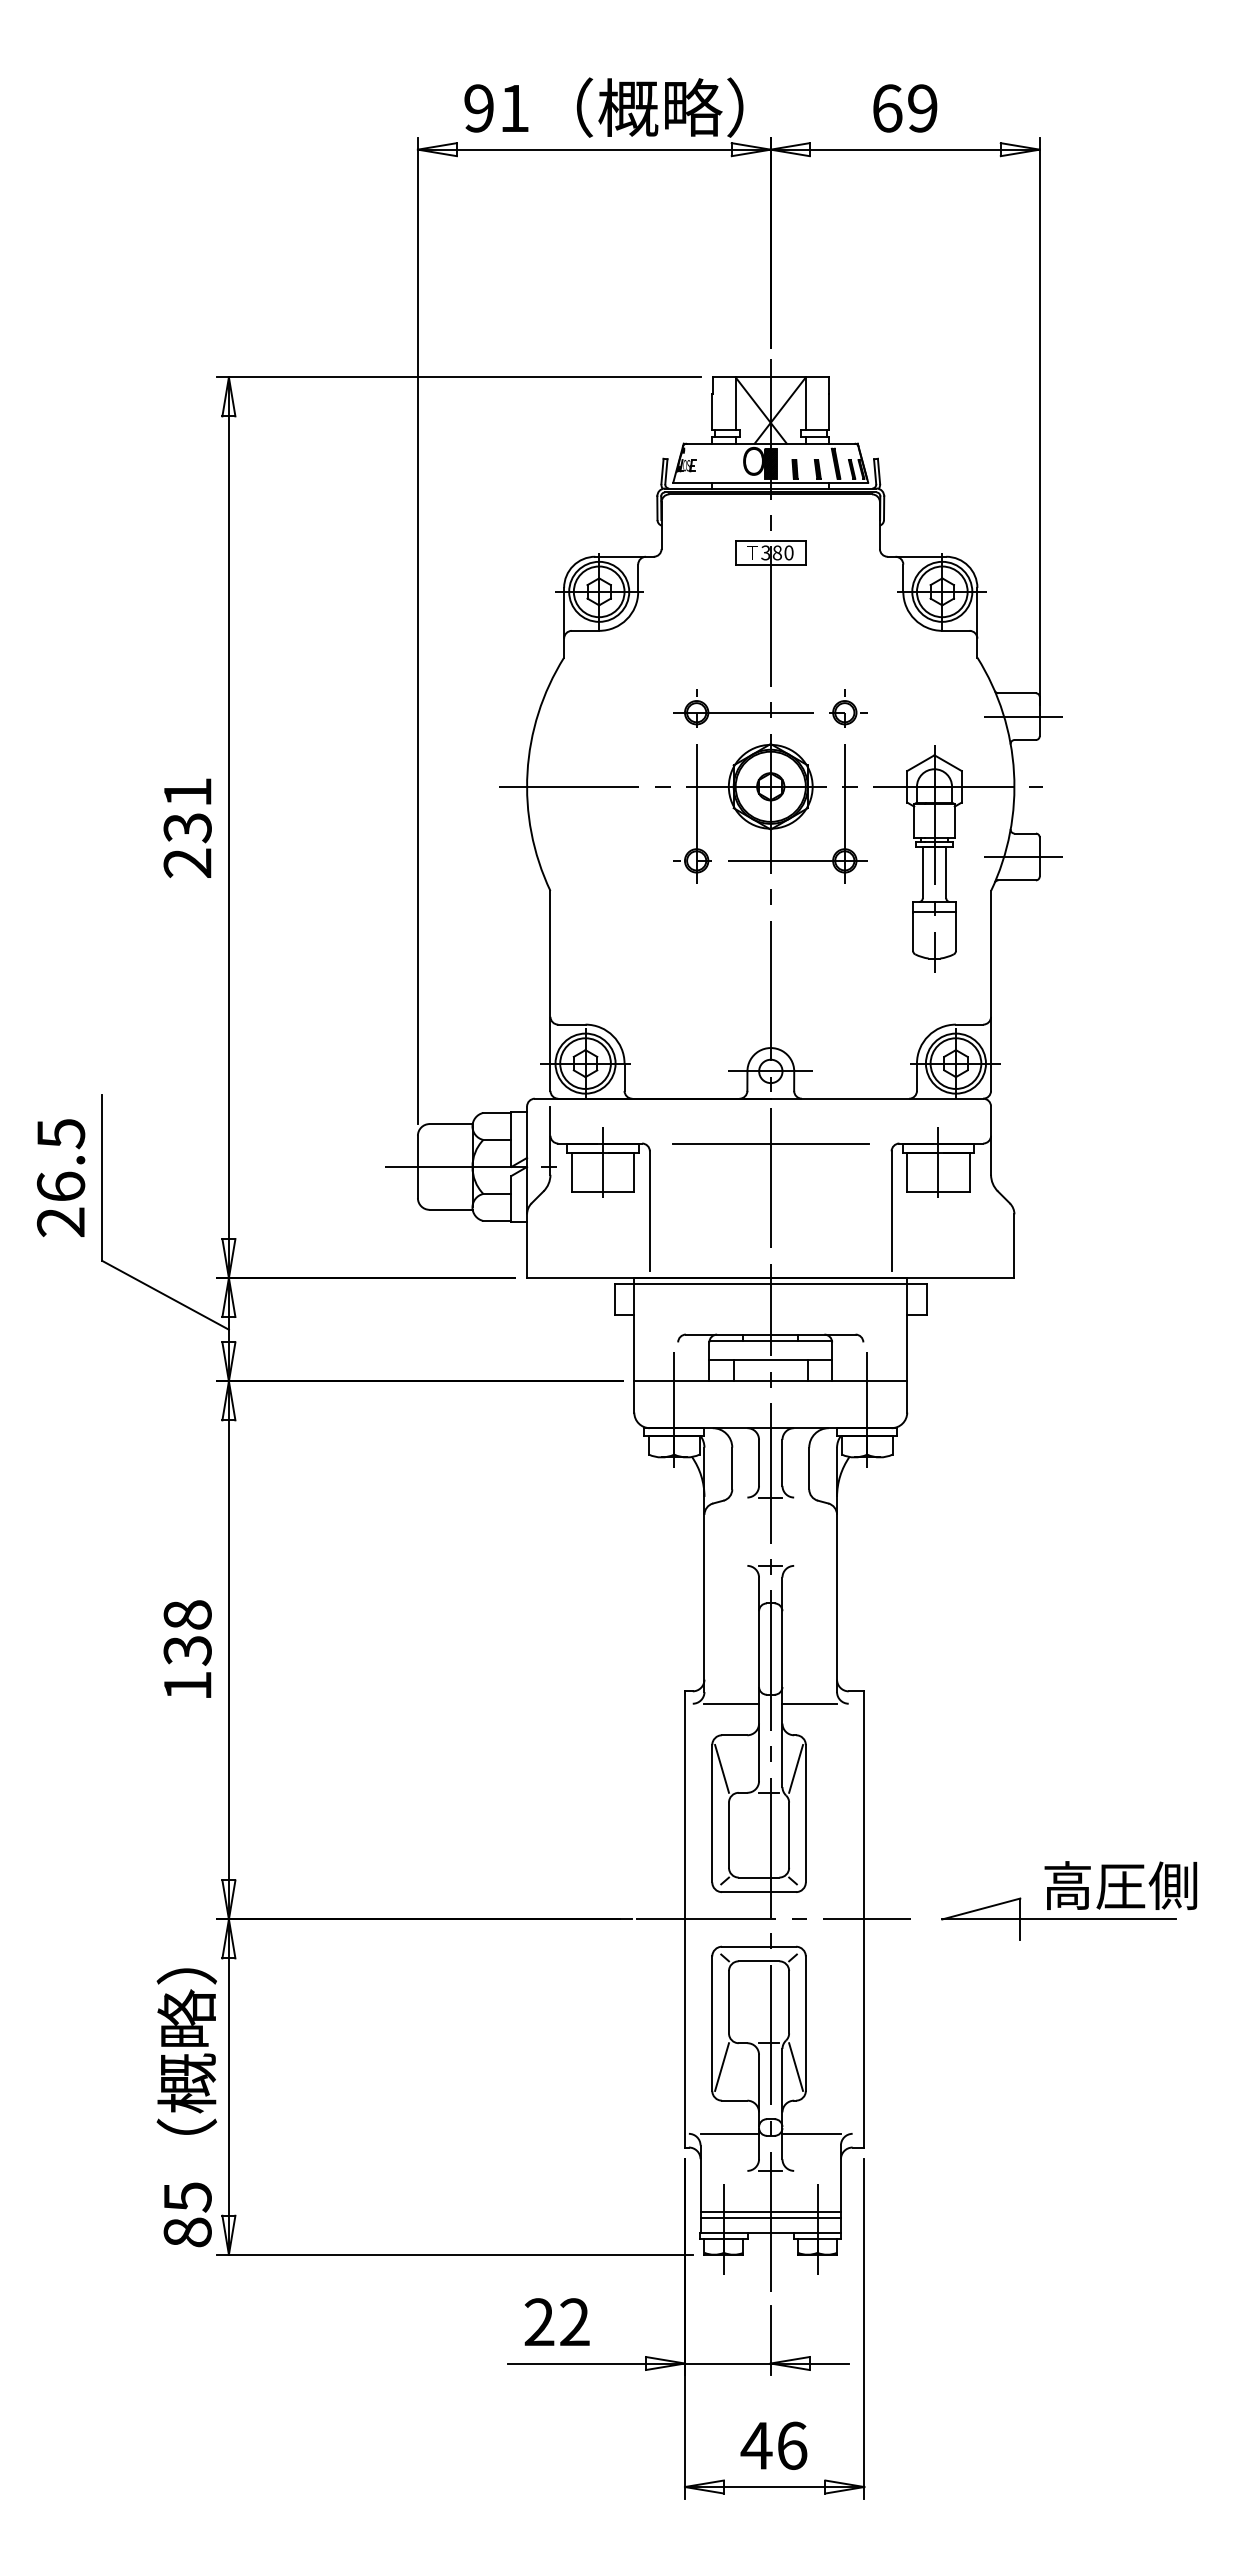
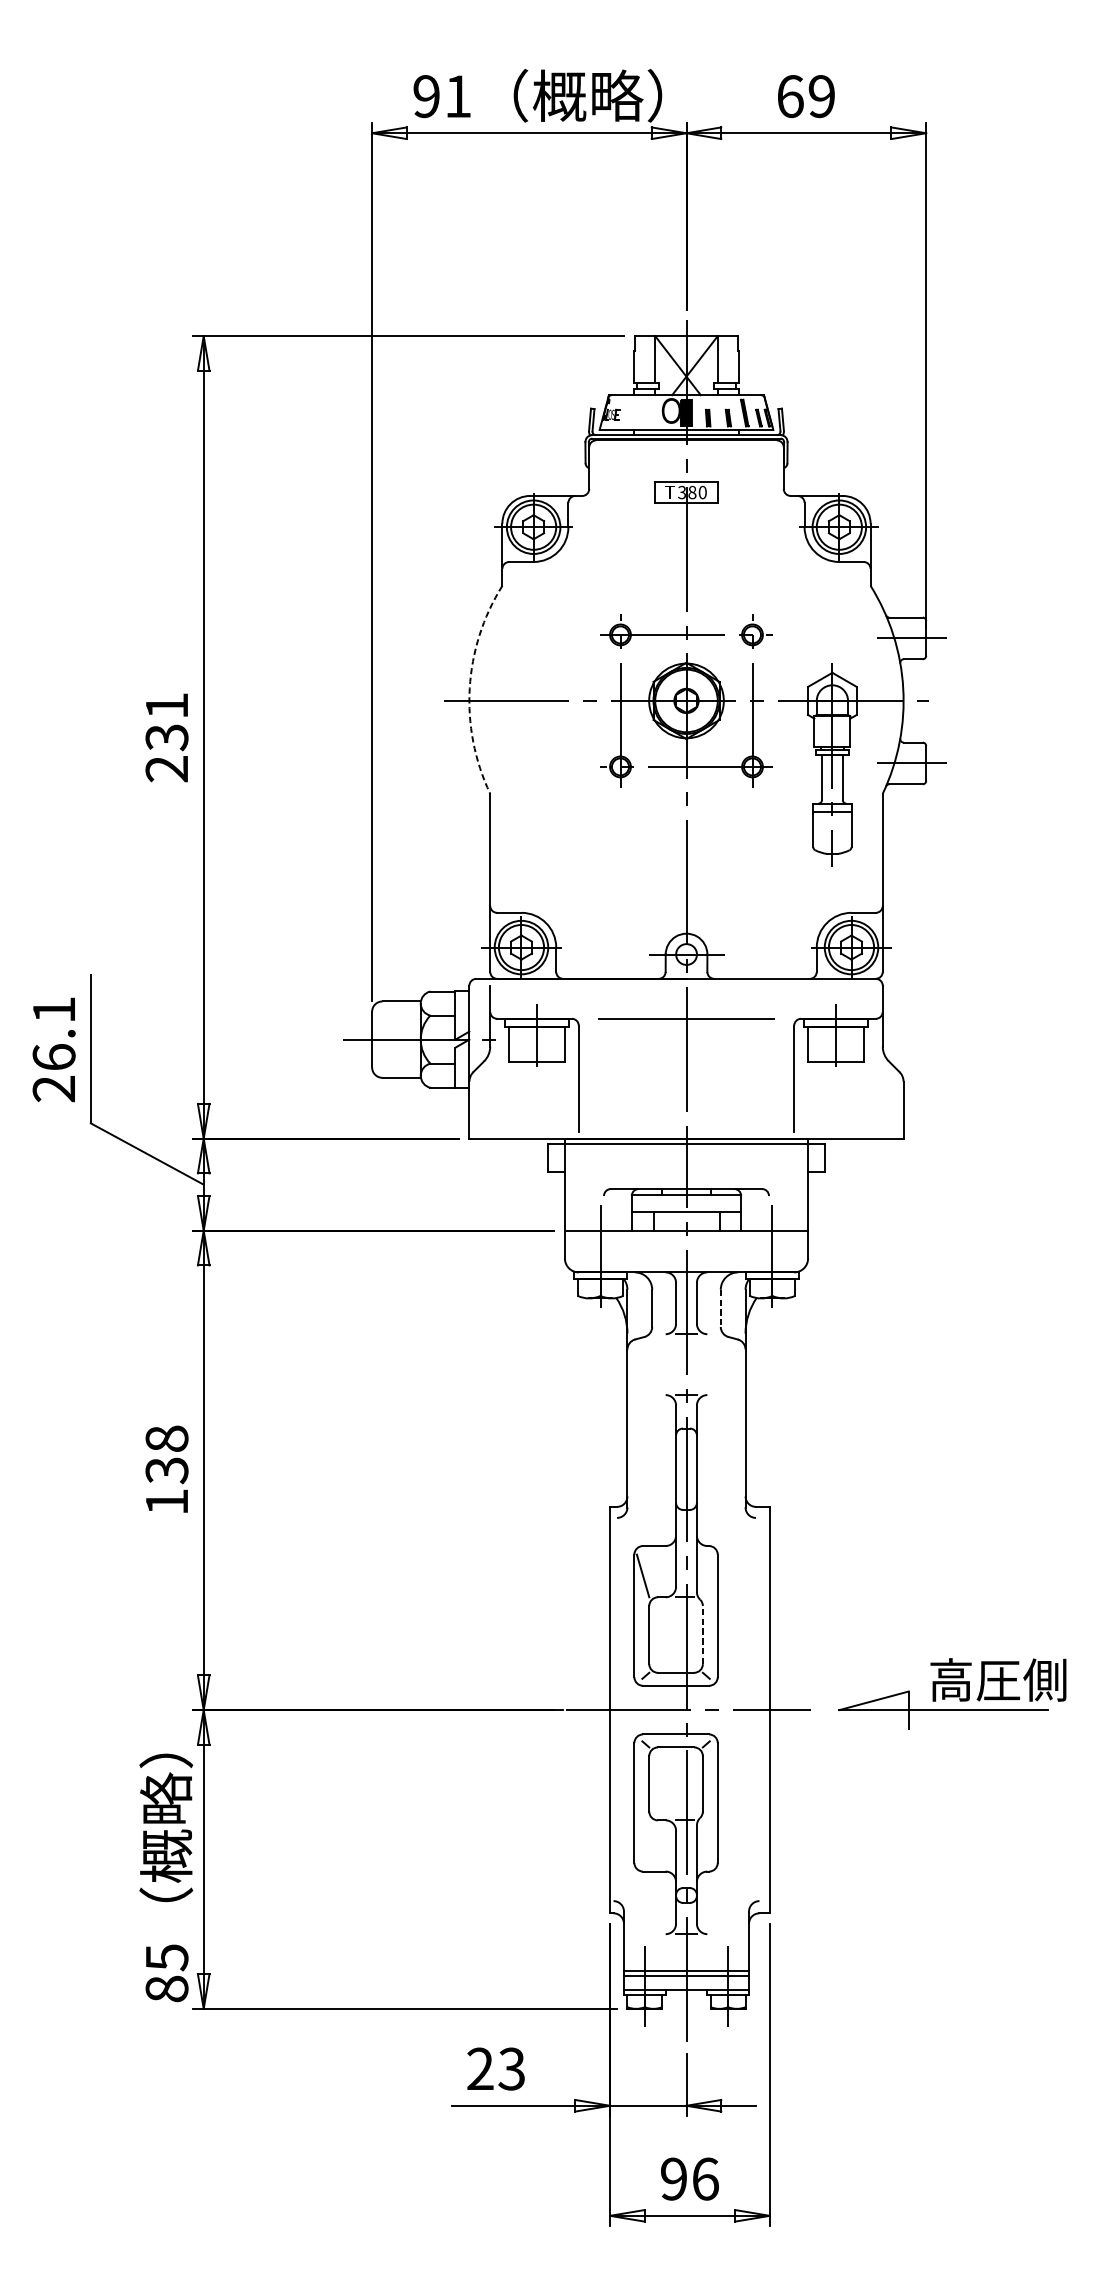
arc: (527, 772) -> (469, 688), solid -> dashed
text: (61, 1134) -> (54, 1010), 26.5 -> 26.1
line: (809, 1468) -> (721, 1308), solid -> dashed
line: (731, 1703) -> (651, 1517), removed
line: (809, 1703) -> (721, 1517), removed
line: (796, 1768) -> (709, 1575), removed
line: (789, 1835) -> (703, 1635), solid -> dashed
line: (721, 2066) -> (642, 1841), removed
line: (796, 2066) -> (709, 1841), removed
line: (729, 2133) -> (649, 1900), removed
line: (811, 2133) -> (722, 1900), removed
text: (574, 2322) -> (511, 2069), 22 -> 23
text: (756, 2445) -> (673, 2178), 46 -> 96

